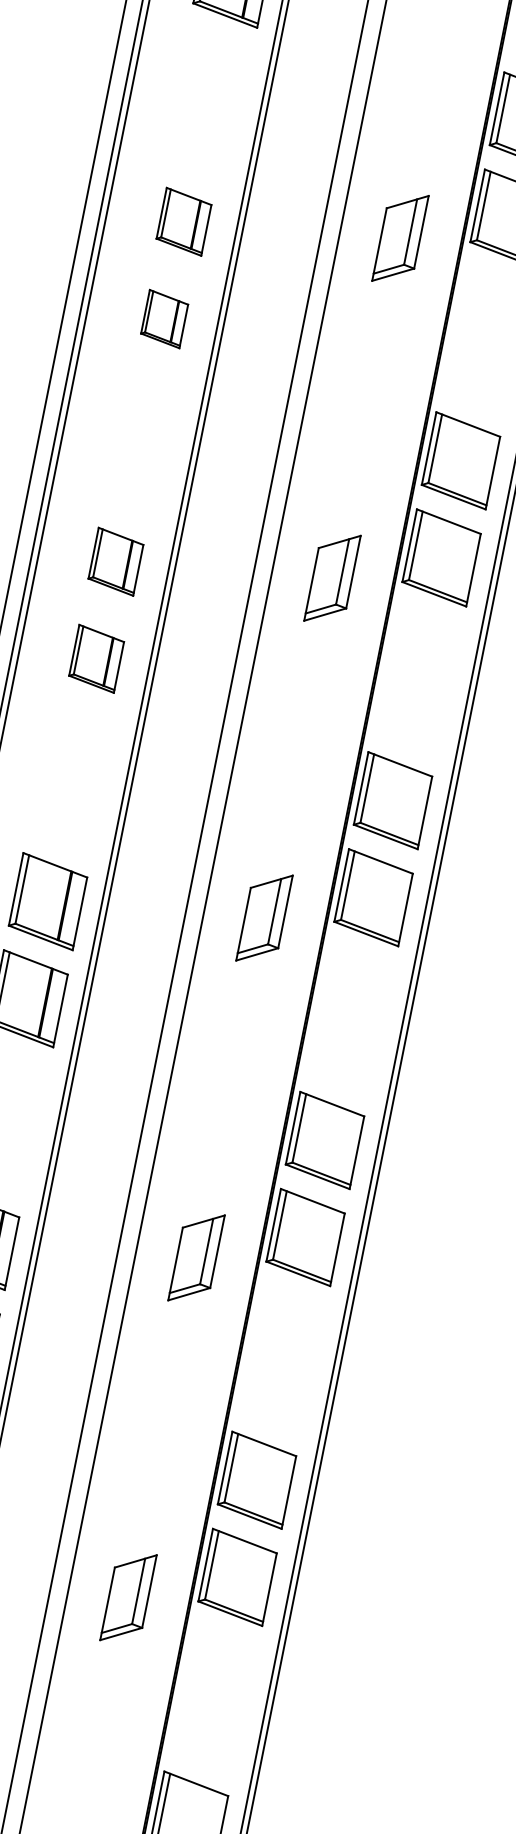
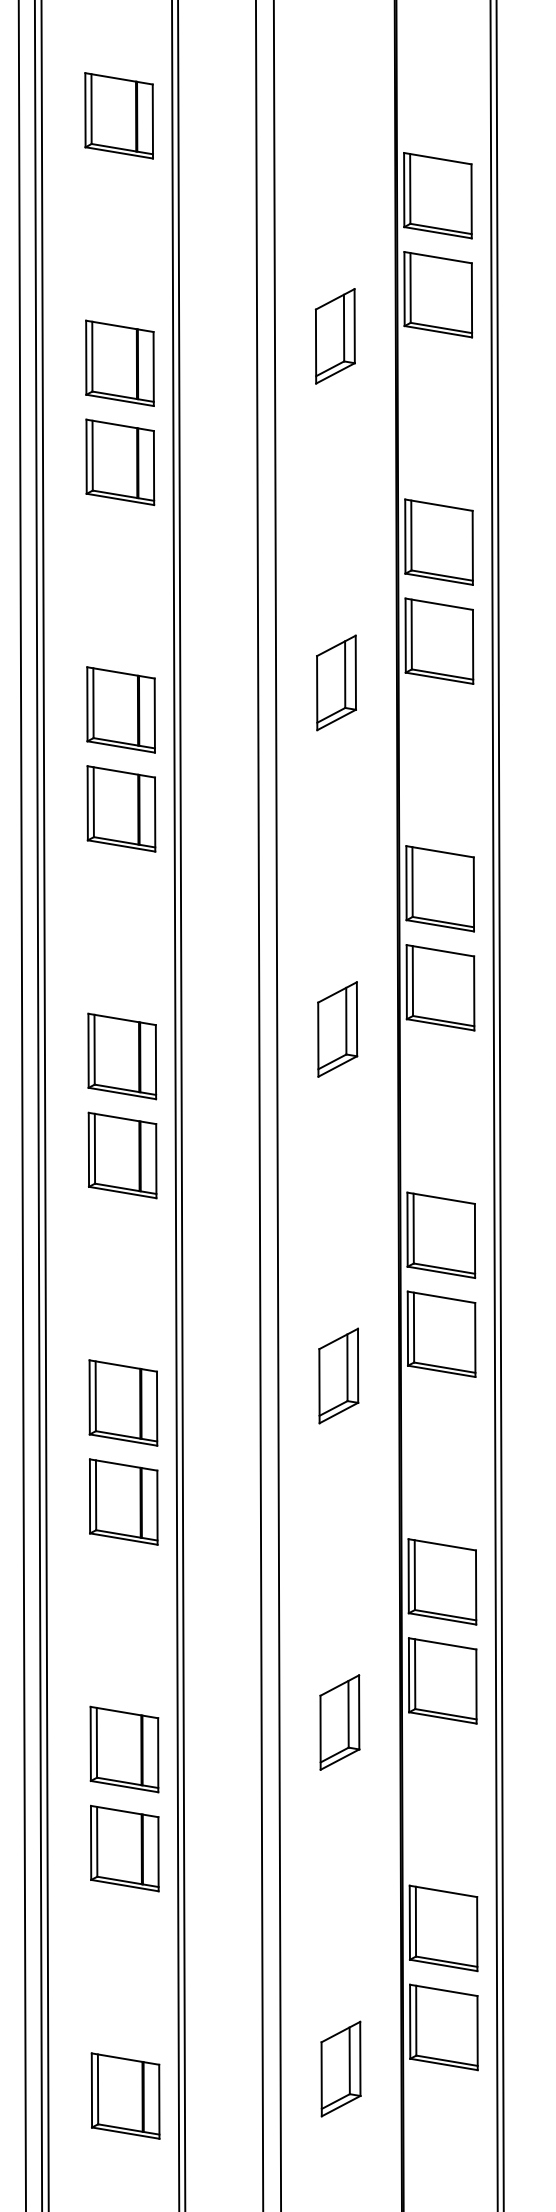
part: (183, 221) -> (119, 362), size x1.43
part: (164, 319) -> (120, 462), size x1.67
part: (115, 561) -> (120, 709), size x1.43
part: (96, 658) -> (121, 808), size x1.43

